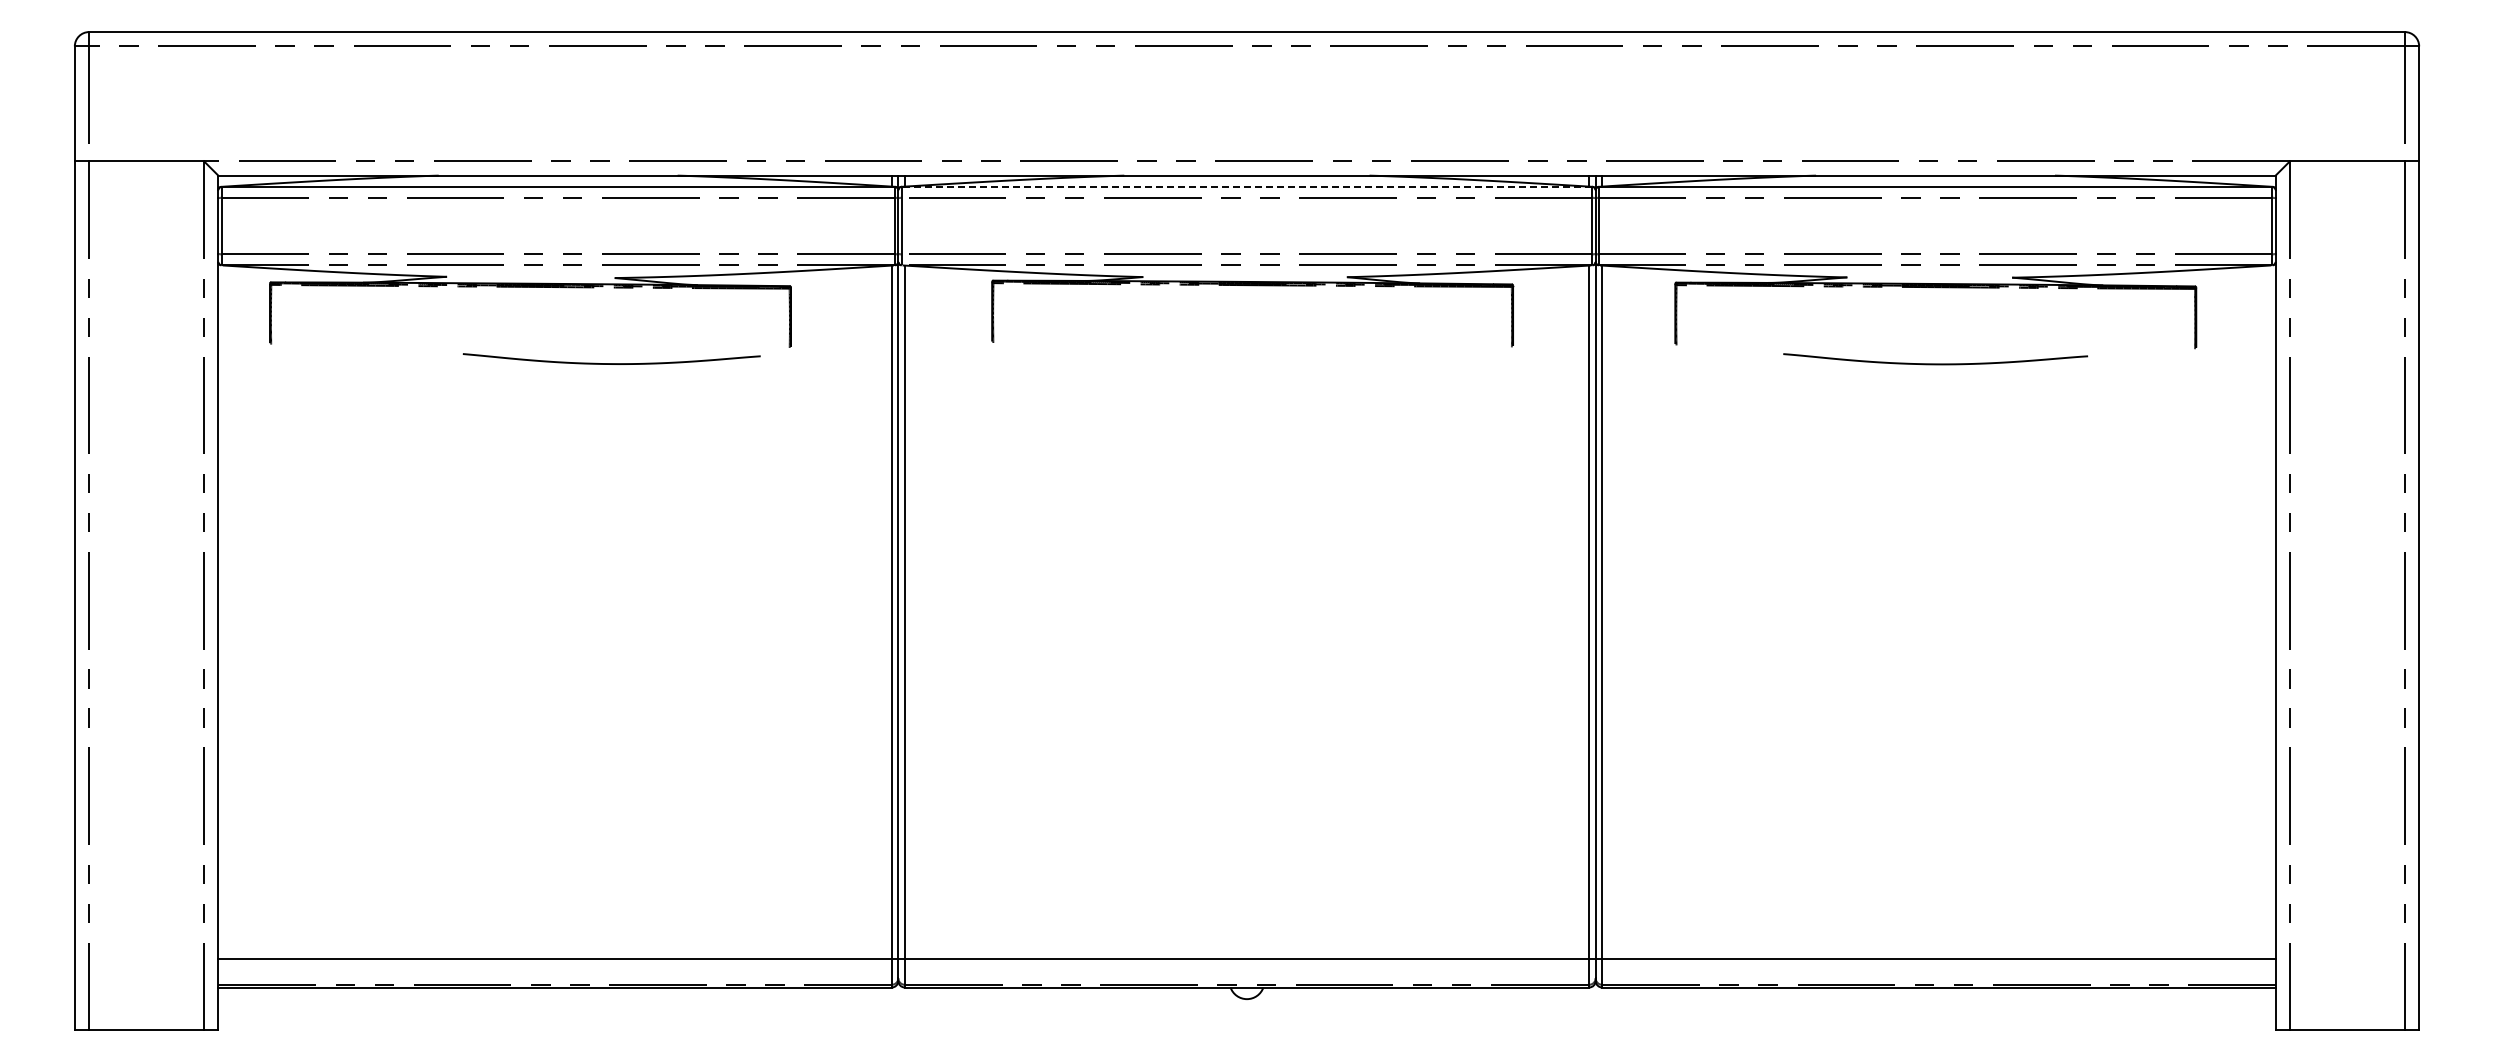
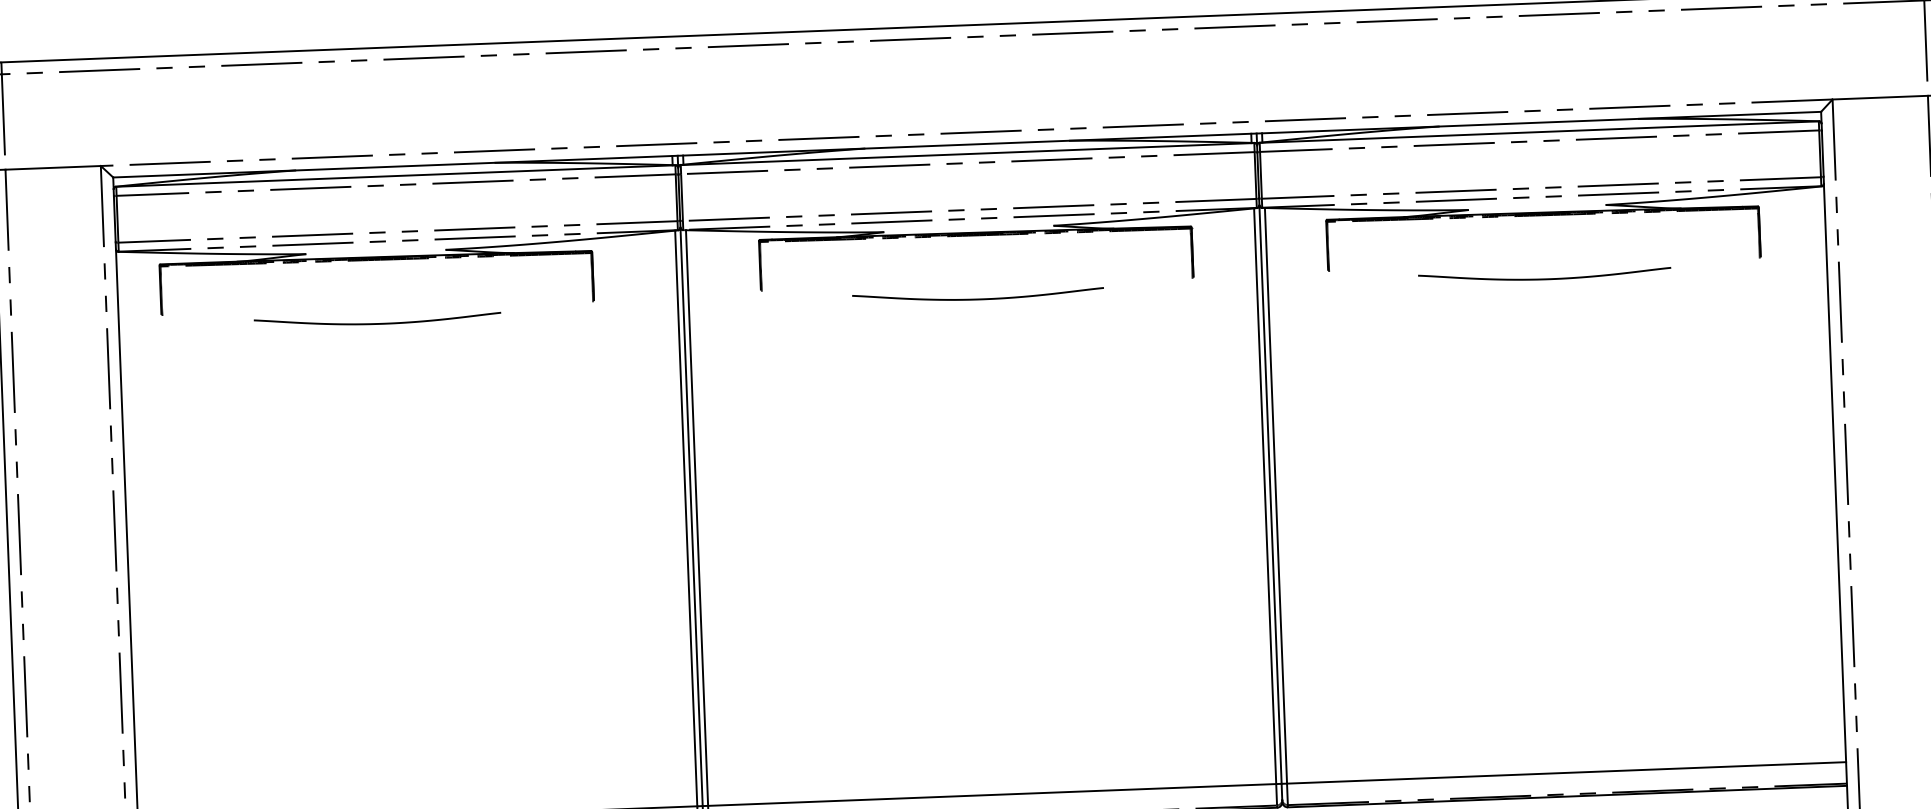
line: (1246, 186) -> (967, 153), dashed -> solid
curve: (1252, 361) -> (977, 298), added
curve: (611, 363) -> (377, 323), moved

